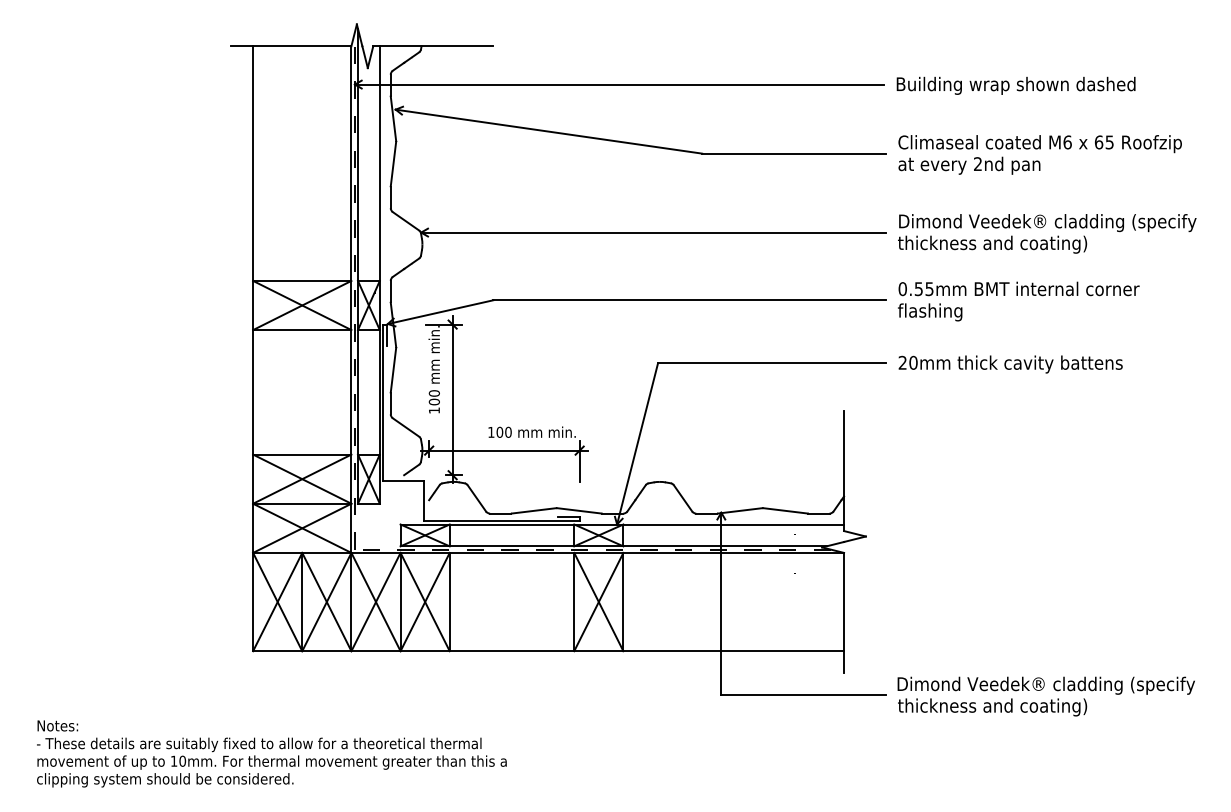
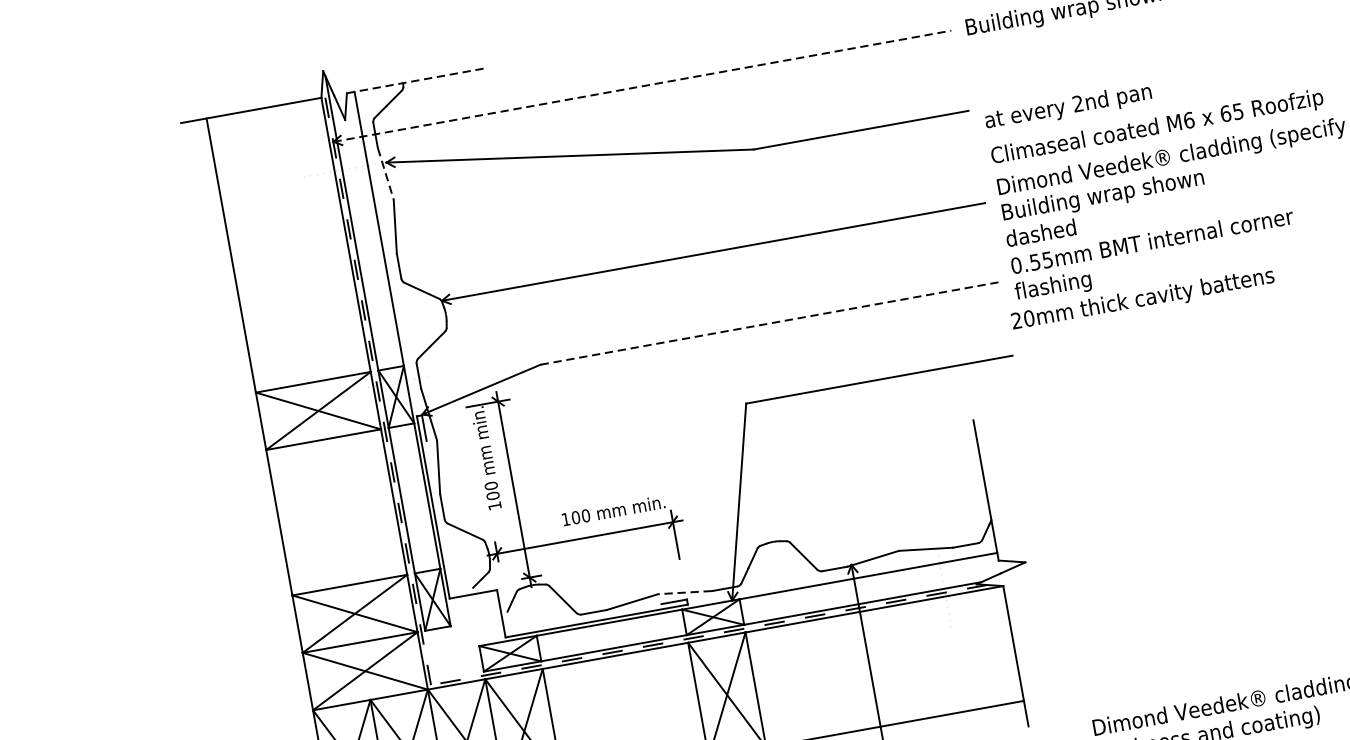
line: (433, 46) -> (417, 80), solid -> dashed
line: (619, 84) -> (642, 86), solid -> dashed
line: (393, 119) -> (385, 174), solid -> dashed
text: (1039, 144) -> (1156, 128), moved
text: (992, 253) -> (1113, 205), thickness and coating) -> Building wrap shown dashed
line: (690, 300) -> (770, 323), solid -> dashed
text: (1010, 364) -> (1142, 300), moved
line: (578, 510) -> (684, 592), solid -> dashed

